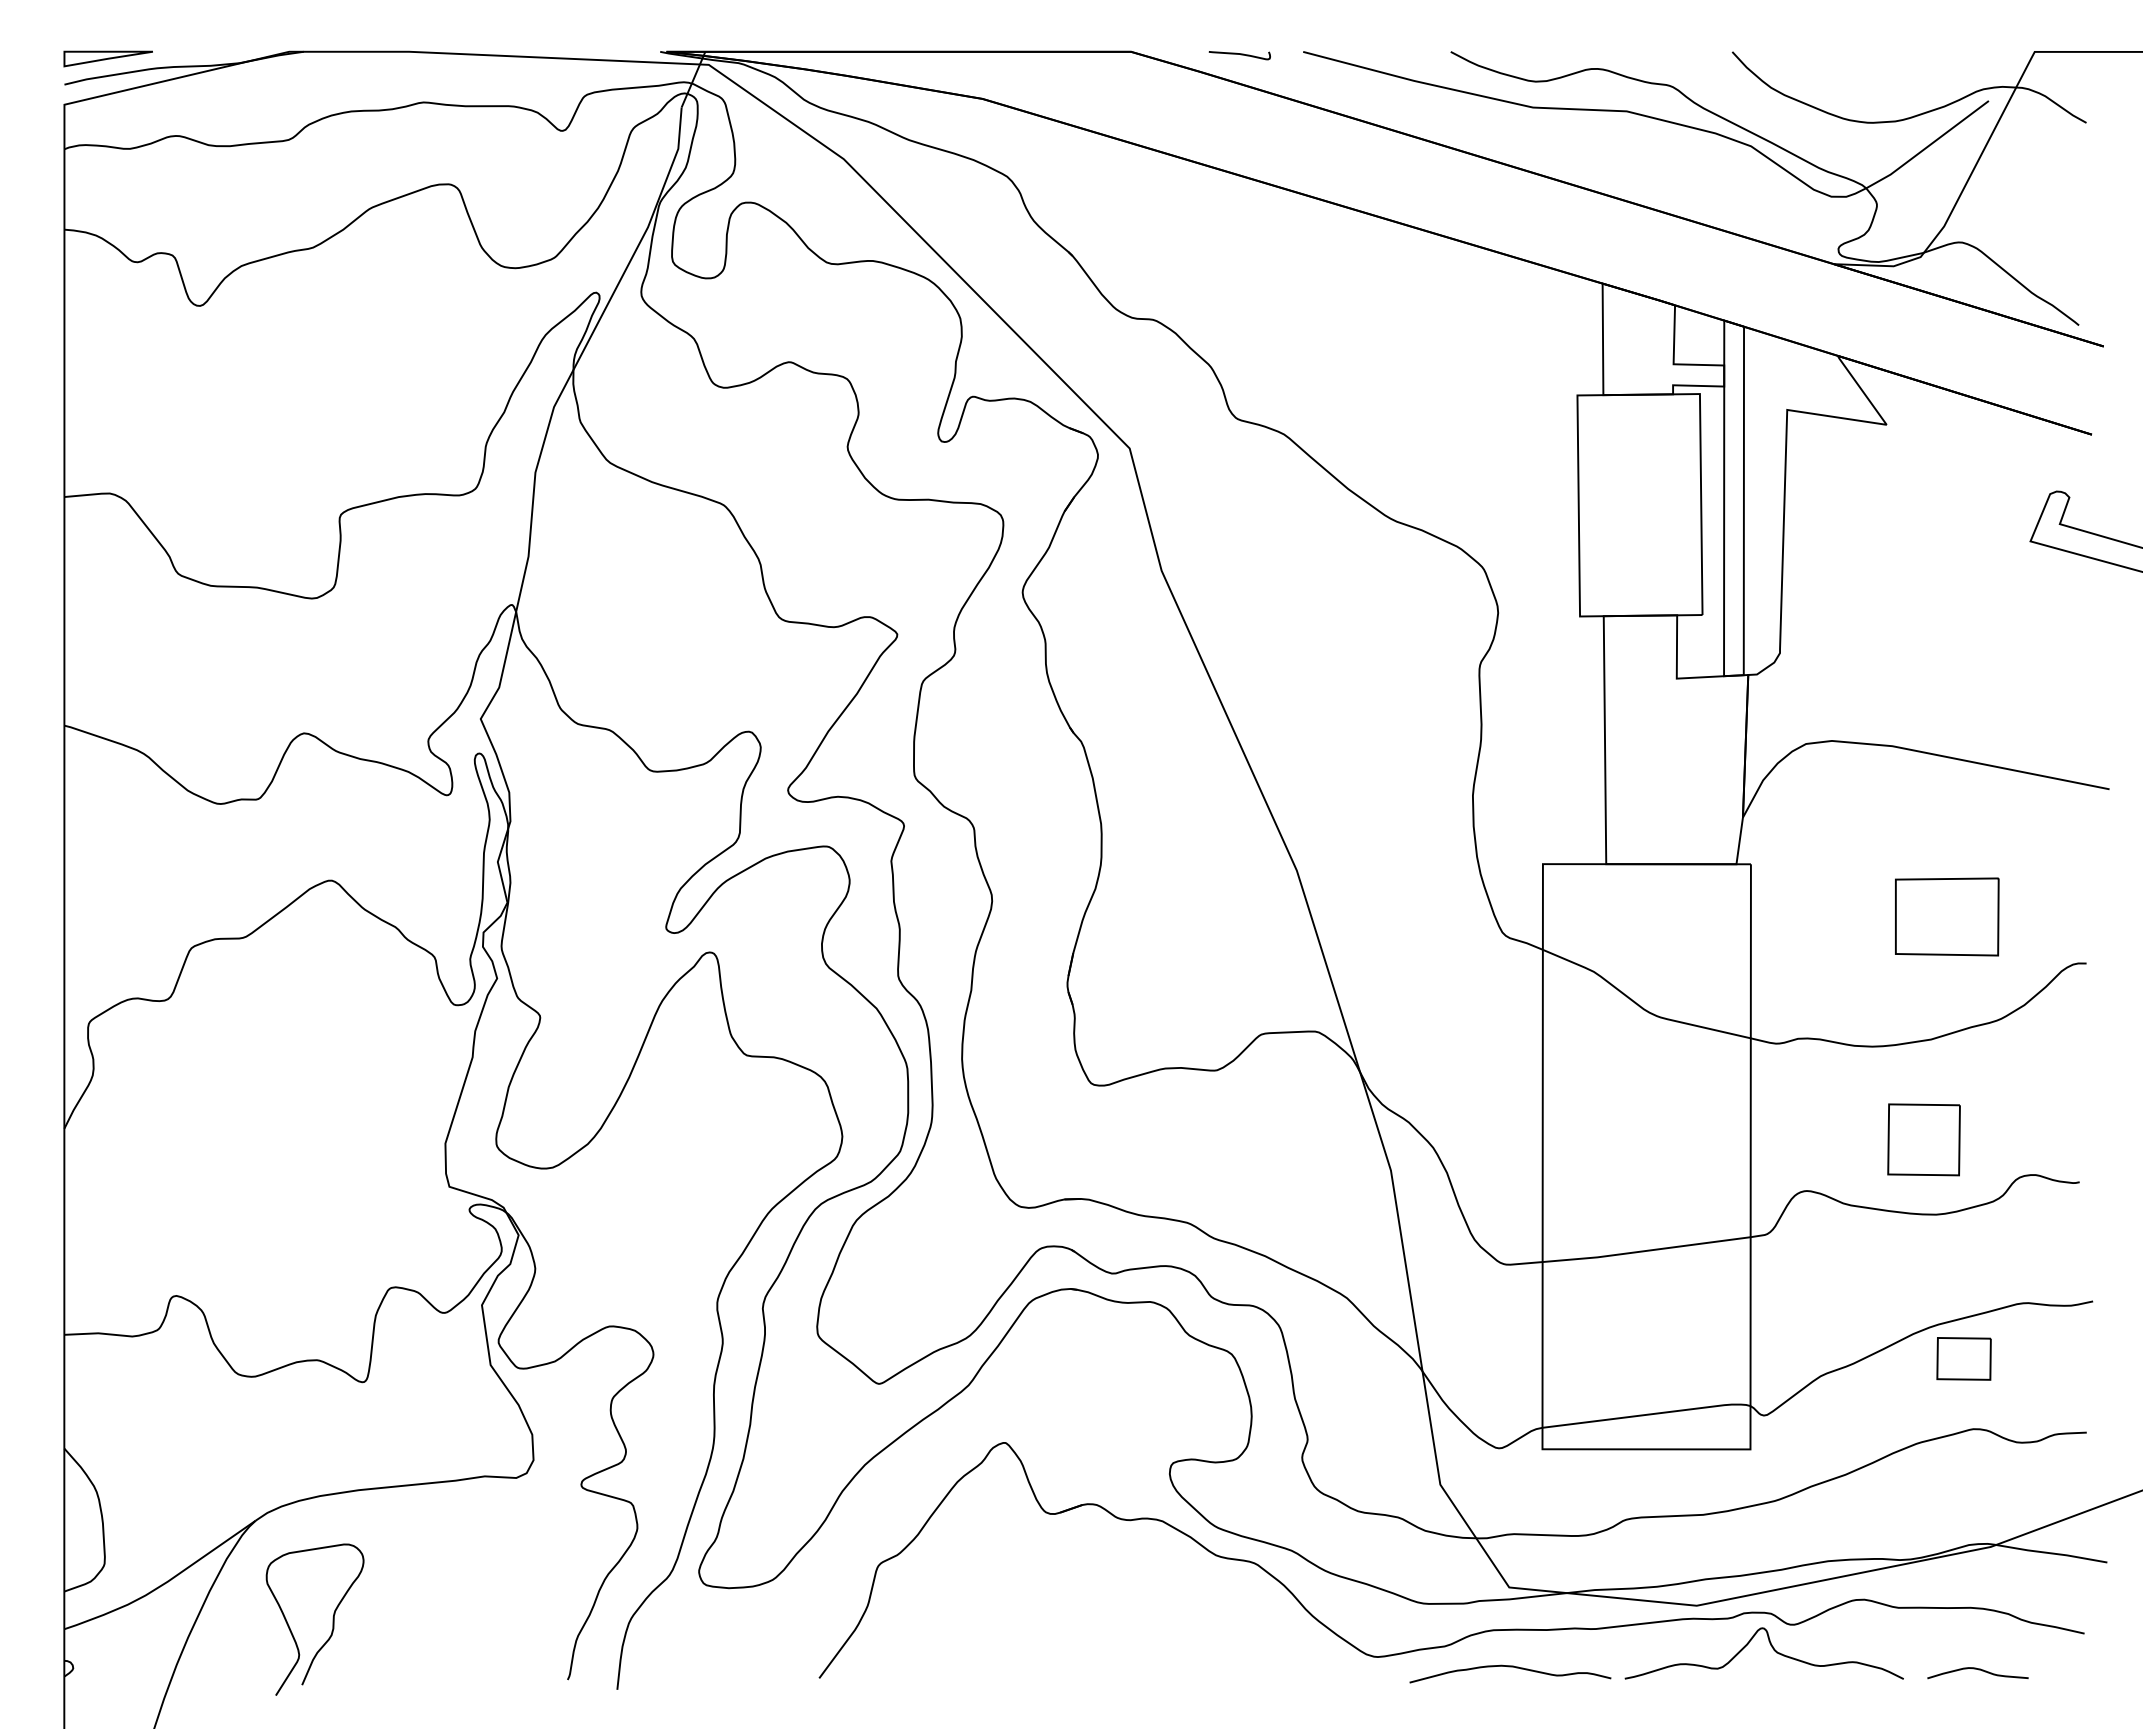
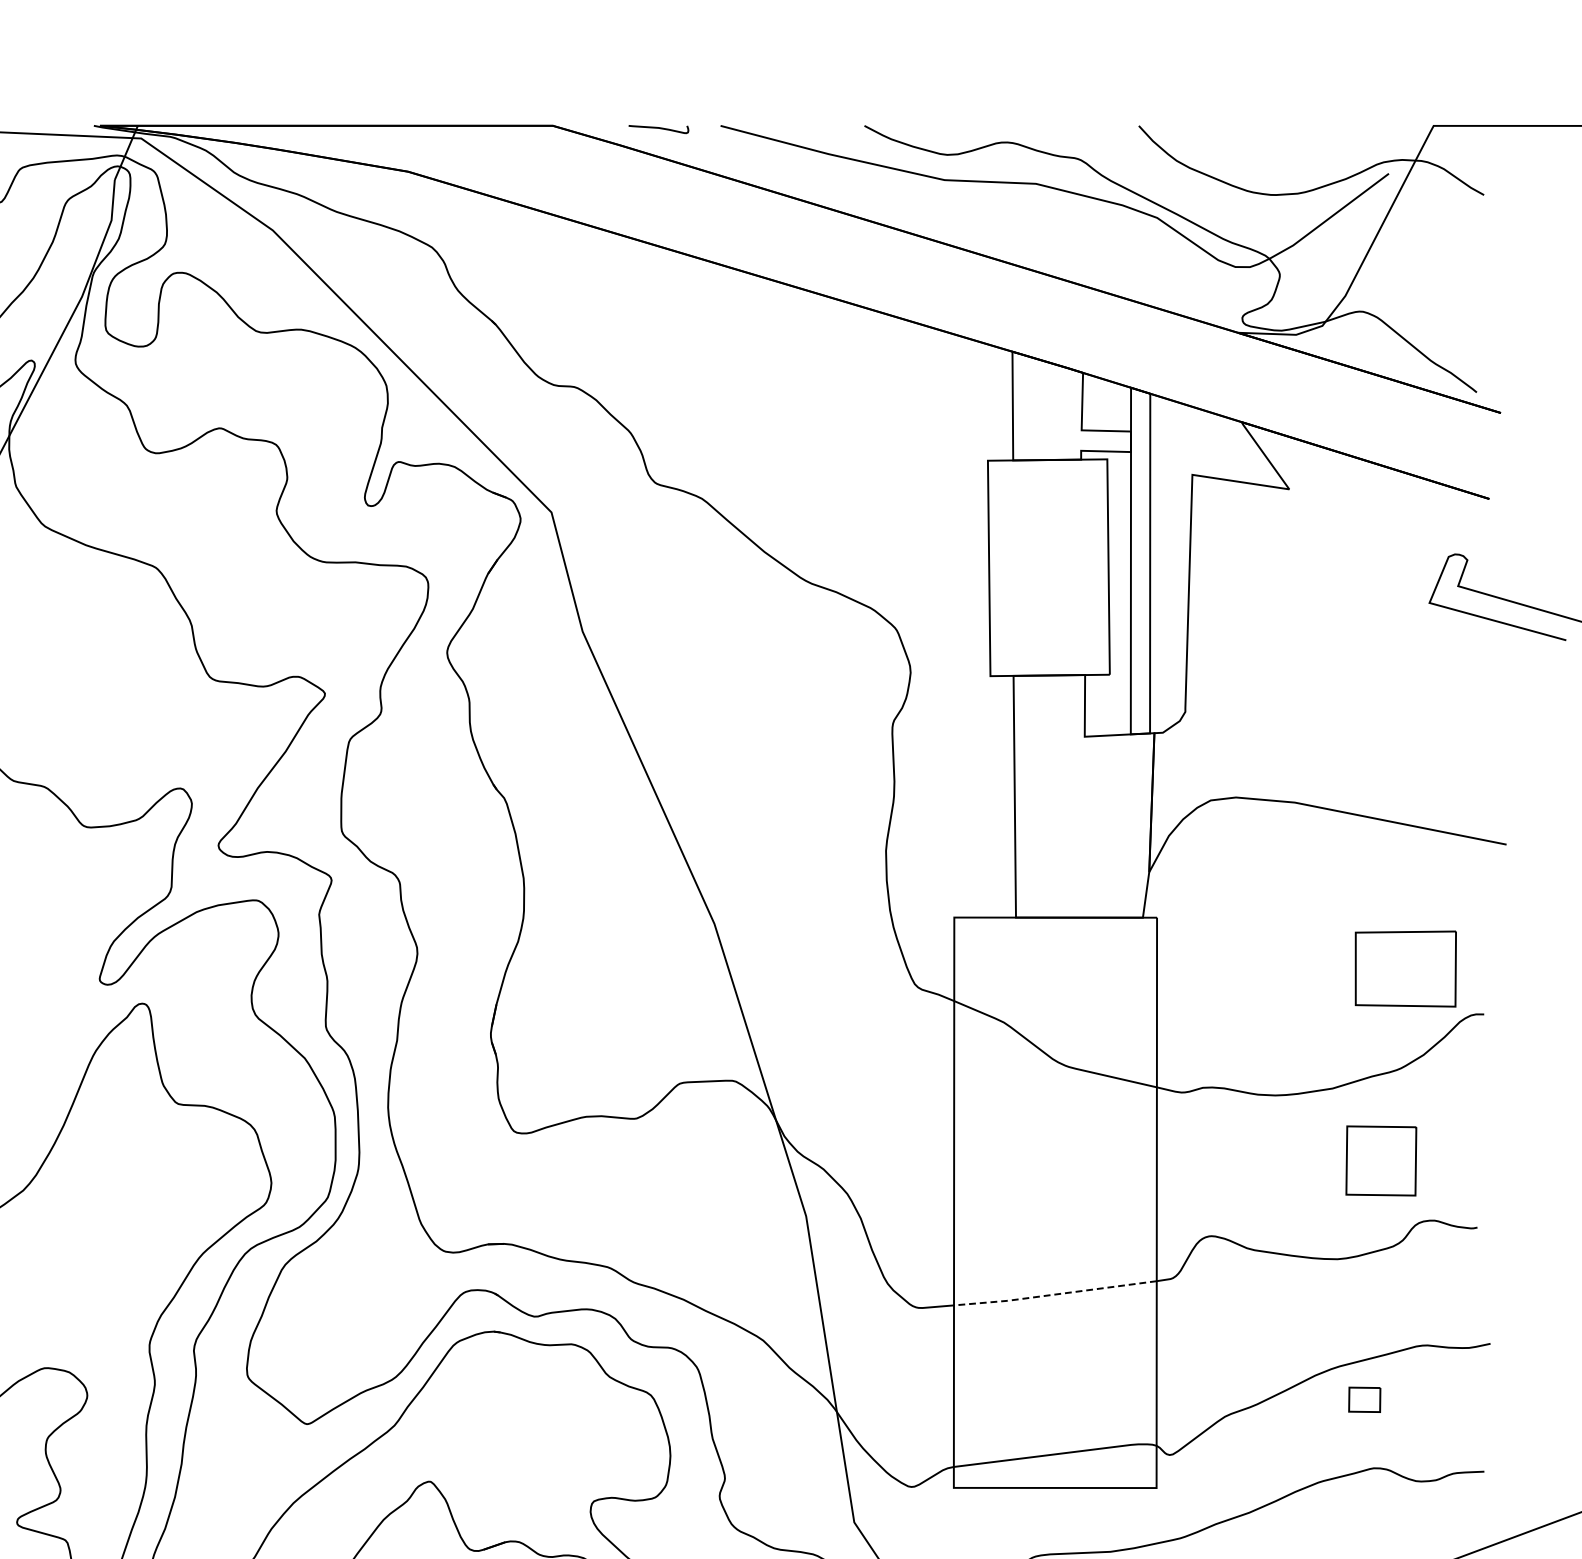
part: (1947, 916) -> (1406, 968), moved
part: (1923, 1139) -> (1380, 1160), moved
line: (1645, 1250) -> (1054, 1294), solid -> dashed
part: (1963, 1358) -> (1364, 1399), size x0.6

